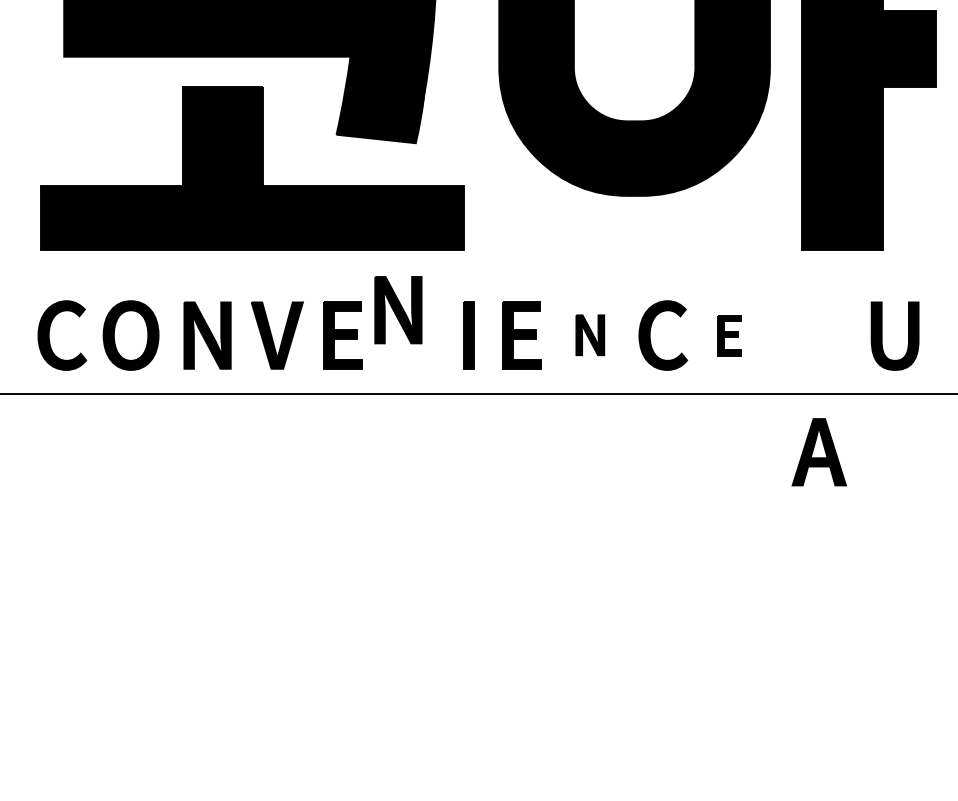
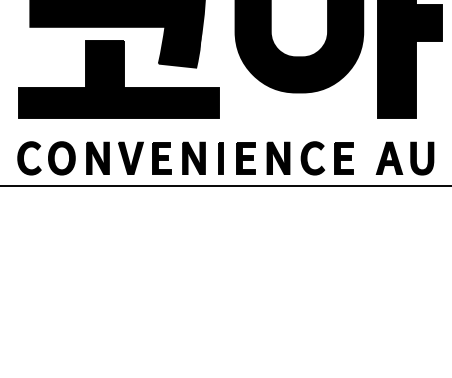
part: (397, 308) -> (193, 157), moved
part: (590, 333) -> (278, 157), size x1.67
part: (728, 335) -> (343, 158), size x1.67
part: (819, 450) -> (389, 157), moved

